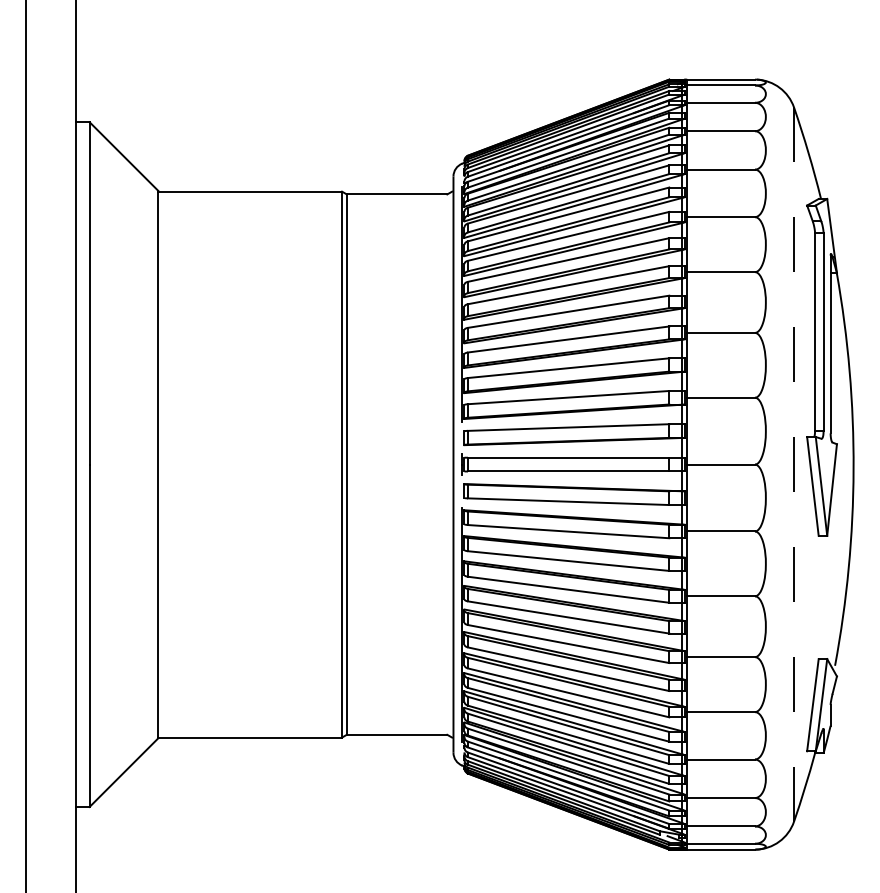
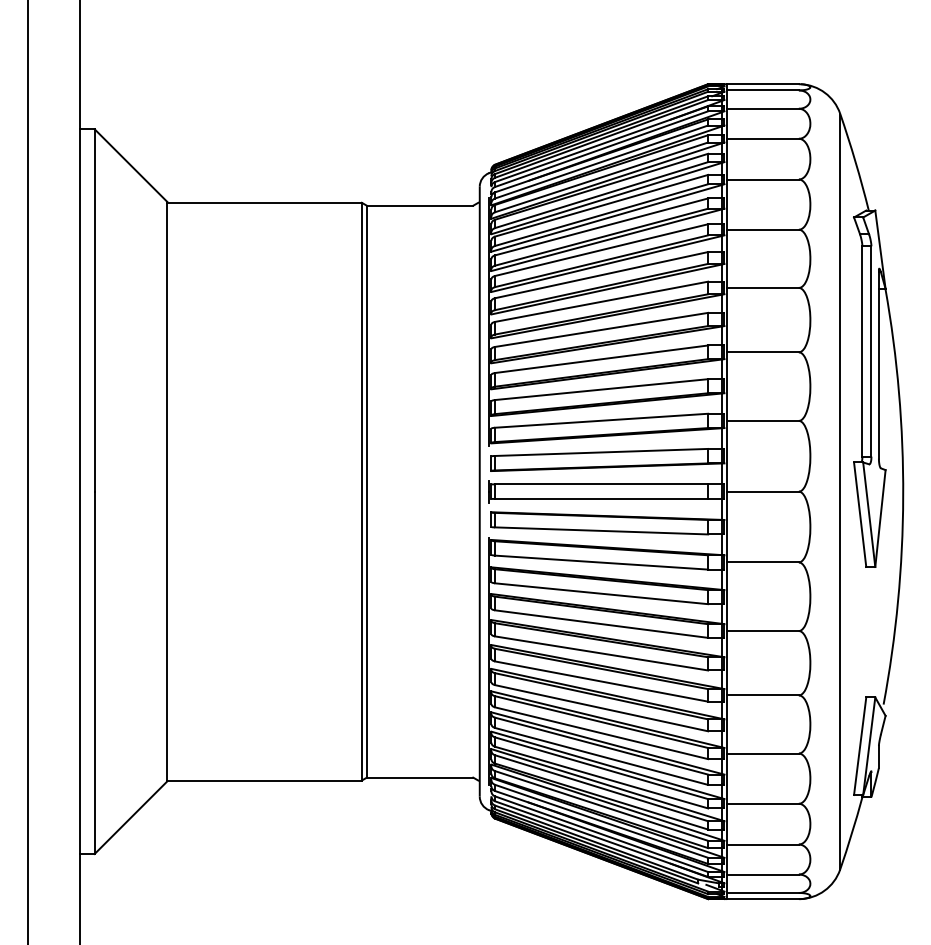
line: (794, 464) -> (840, 491), dashed -> solid

